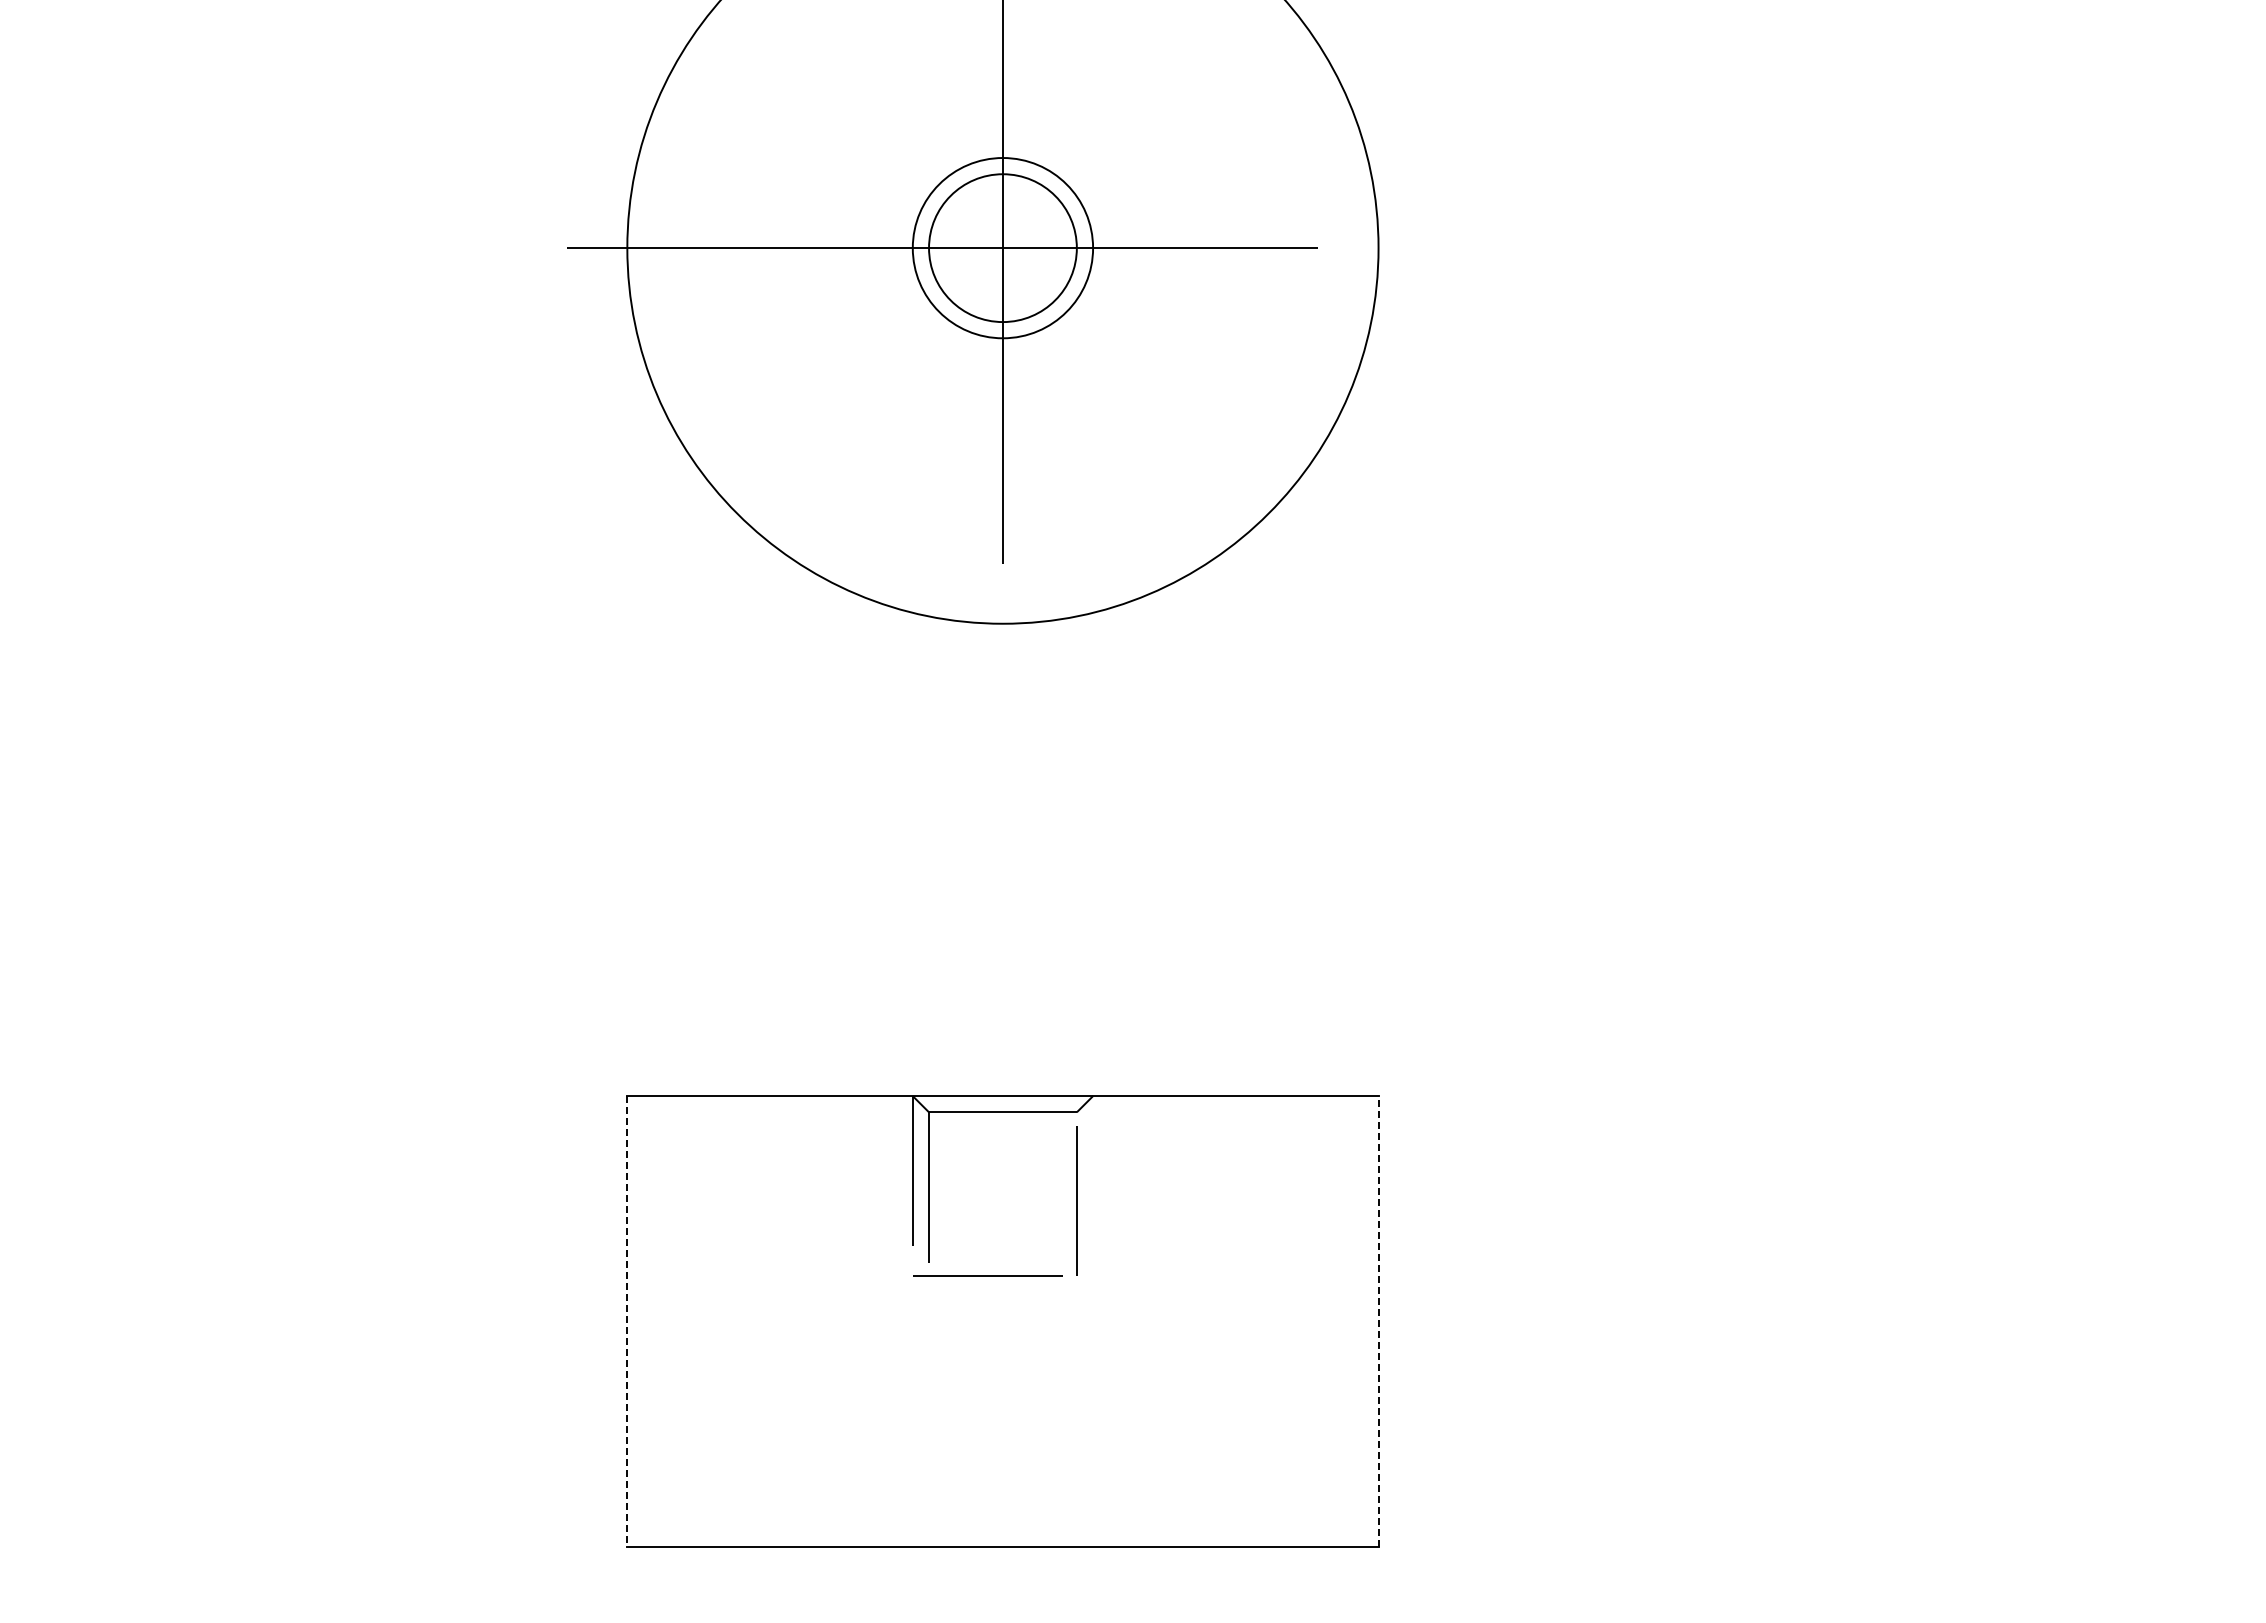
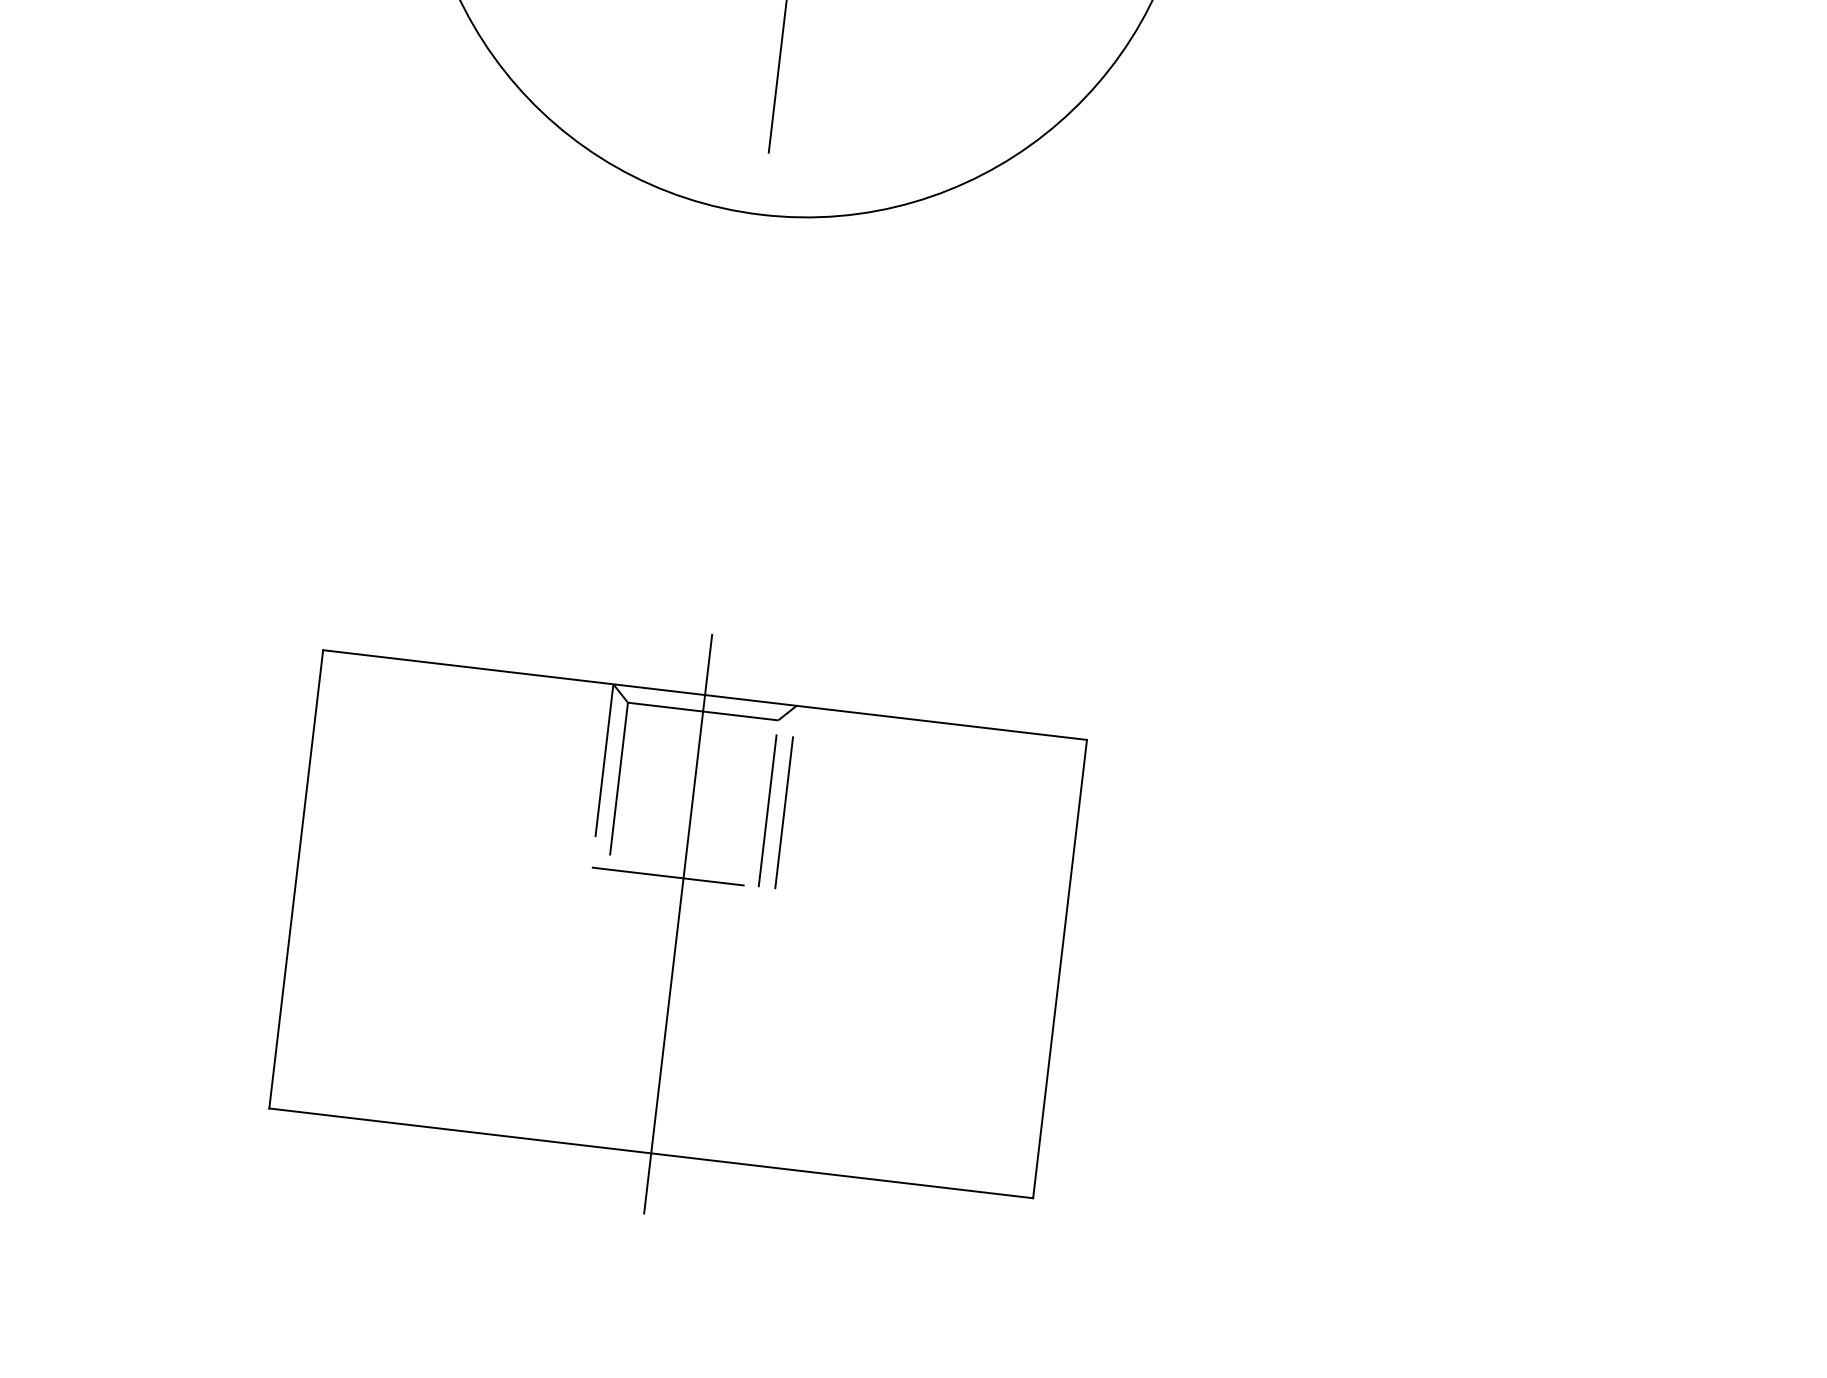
line: (1092, 1200) -> (783, 811), added
line: (1378, 1320) -> (1060, 968), dashed -> solid
line: (627, 1321) -> (296, 879), dashed -> solid
line: (1002, 1321) -> (677, 924), added

